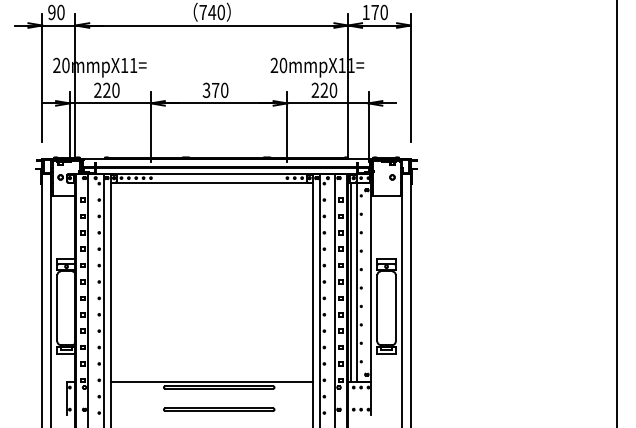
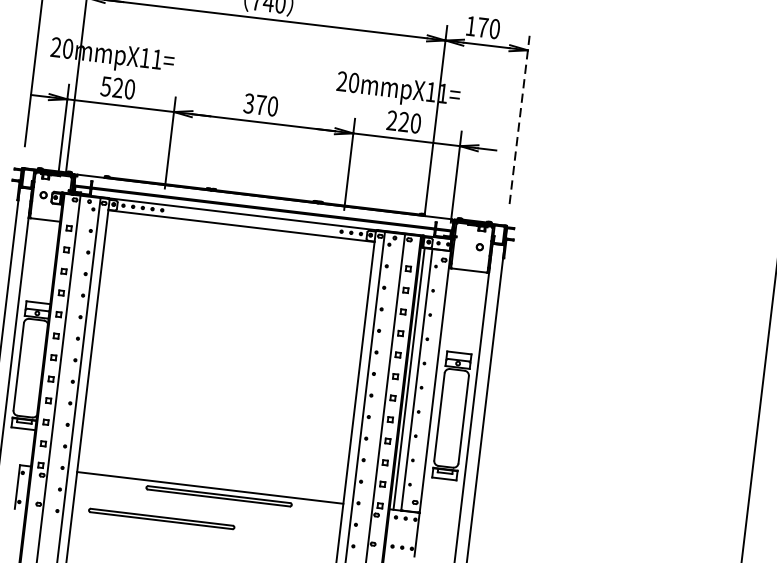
line: (410, 78) -> (519, 119), solid -> dashed
text: (97, 90) -> (105, 86), 220 -> 520
line: (219, 408) -> (162, 517), moved

